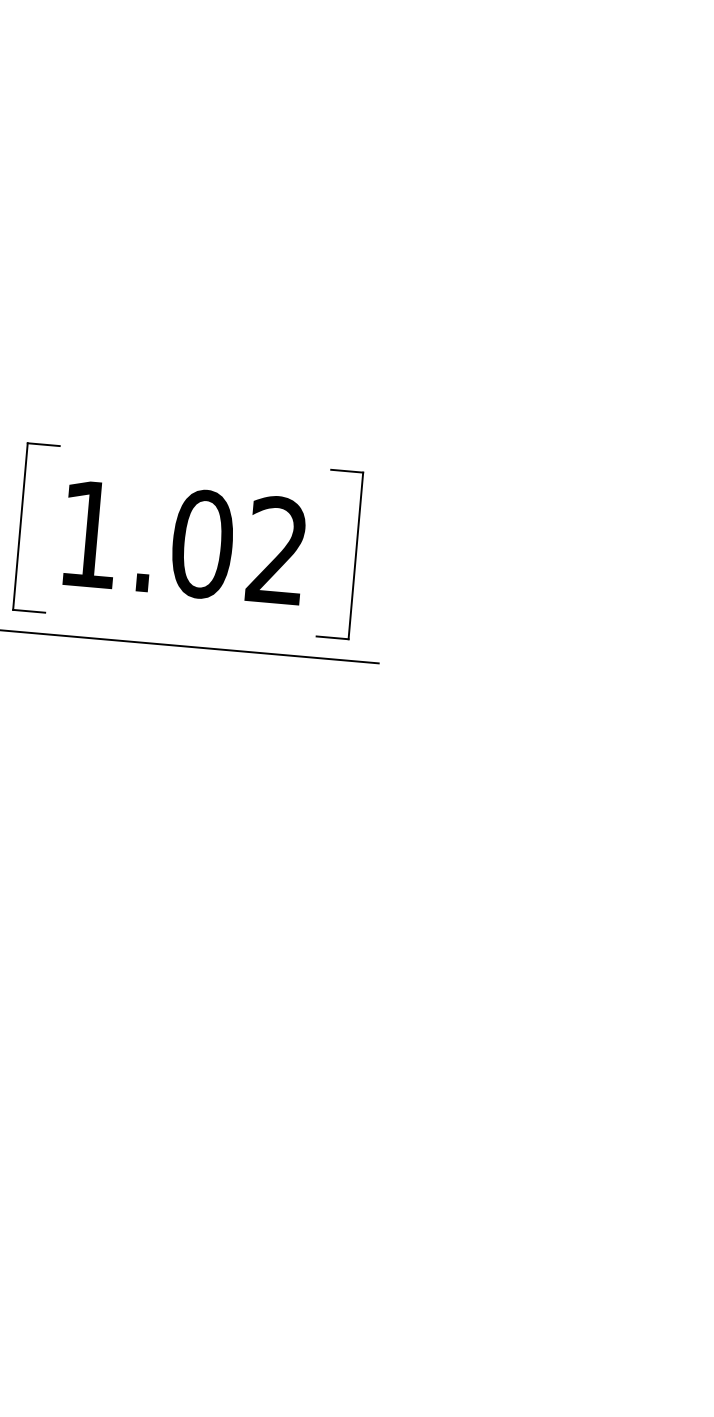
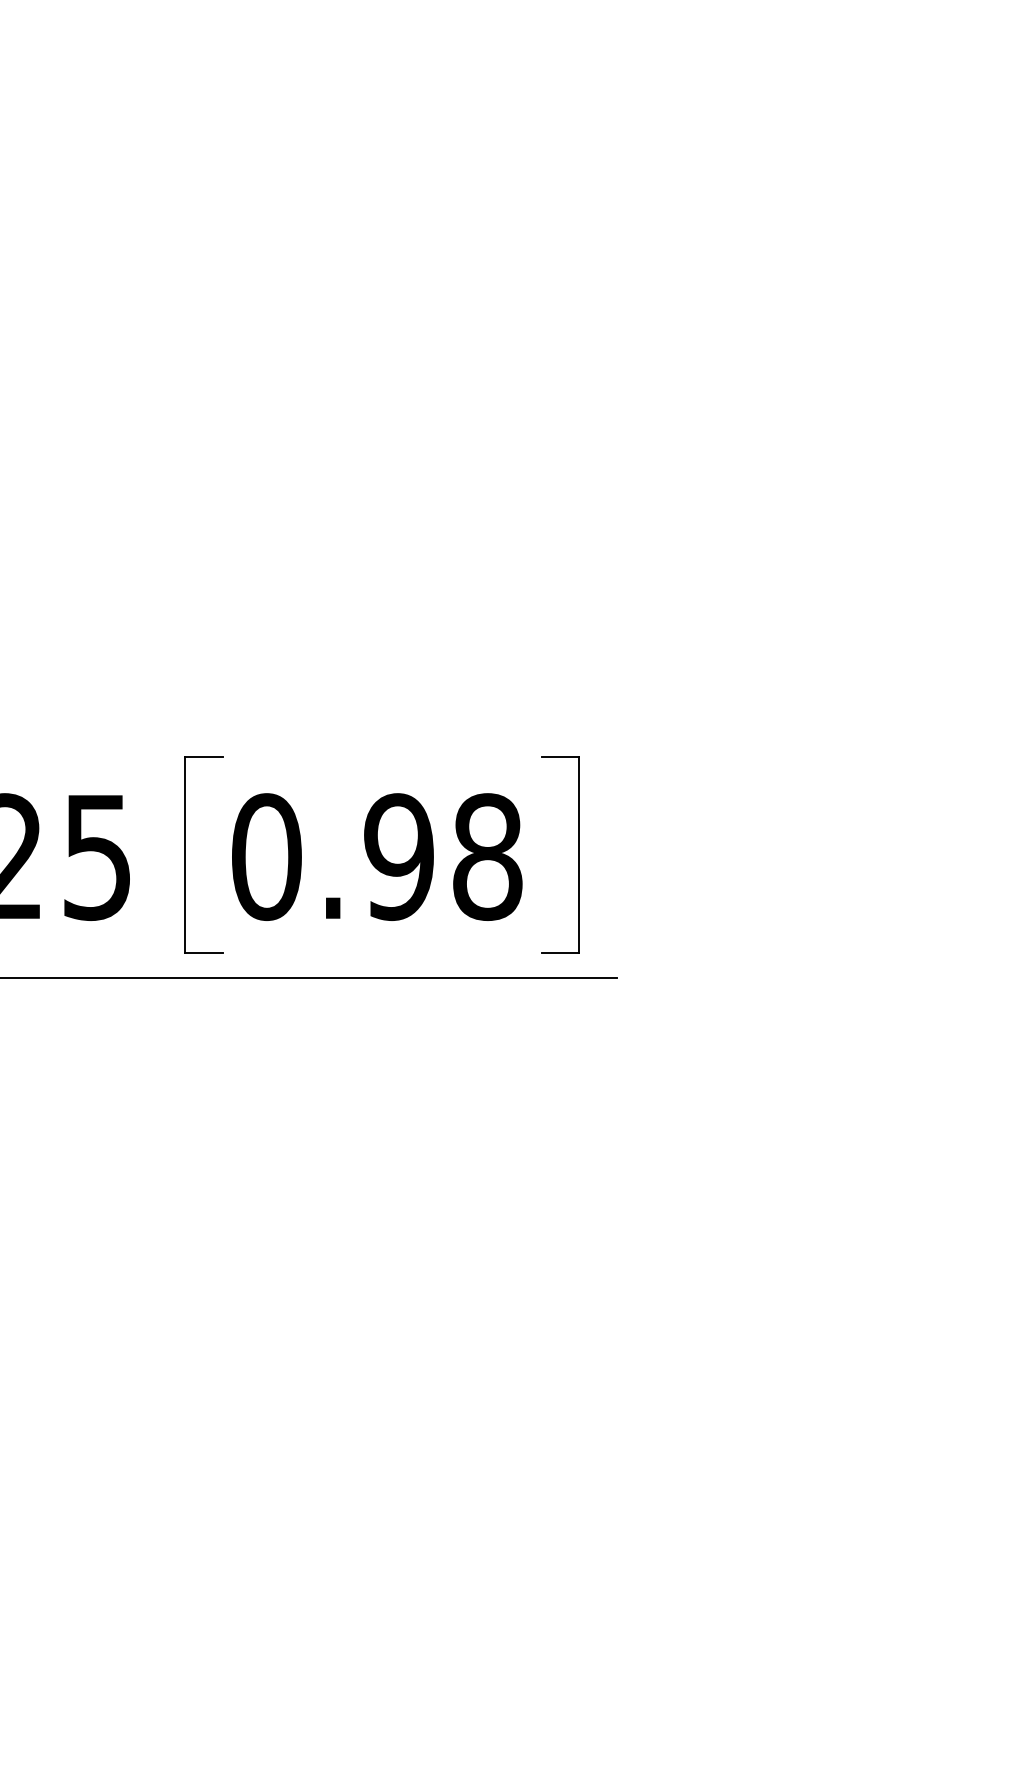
text: (183, 543) -> (377, 857), 1.02 -> 0.98

